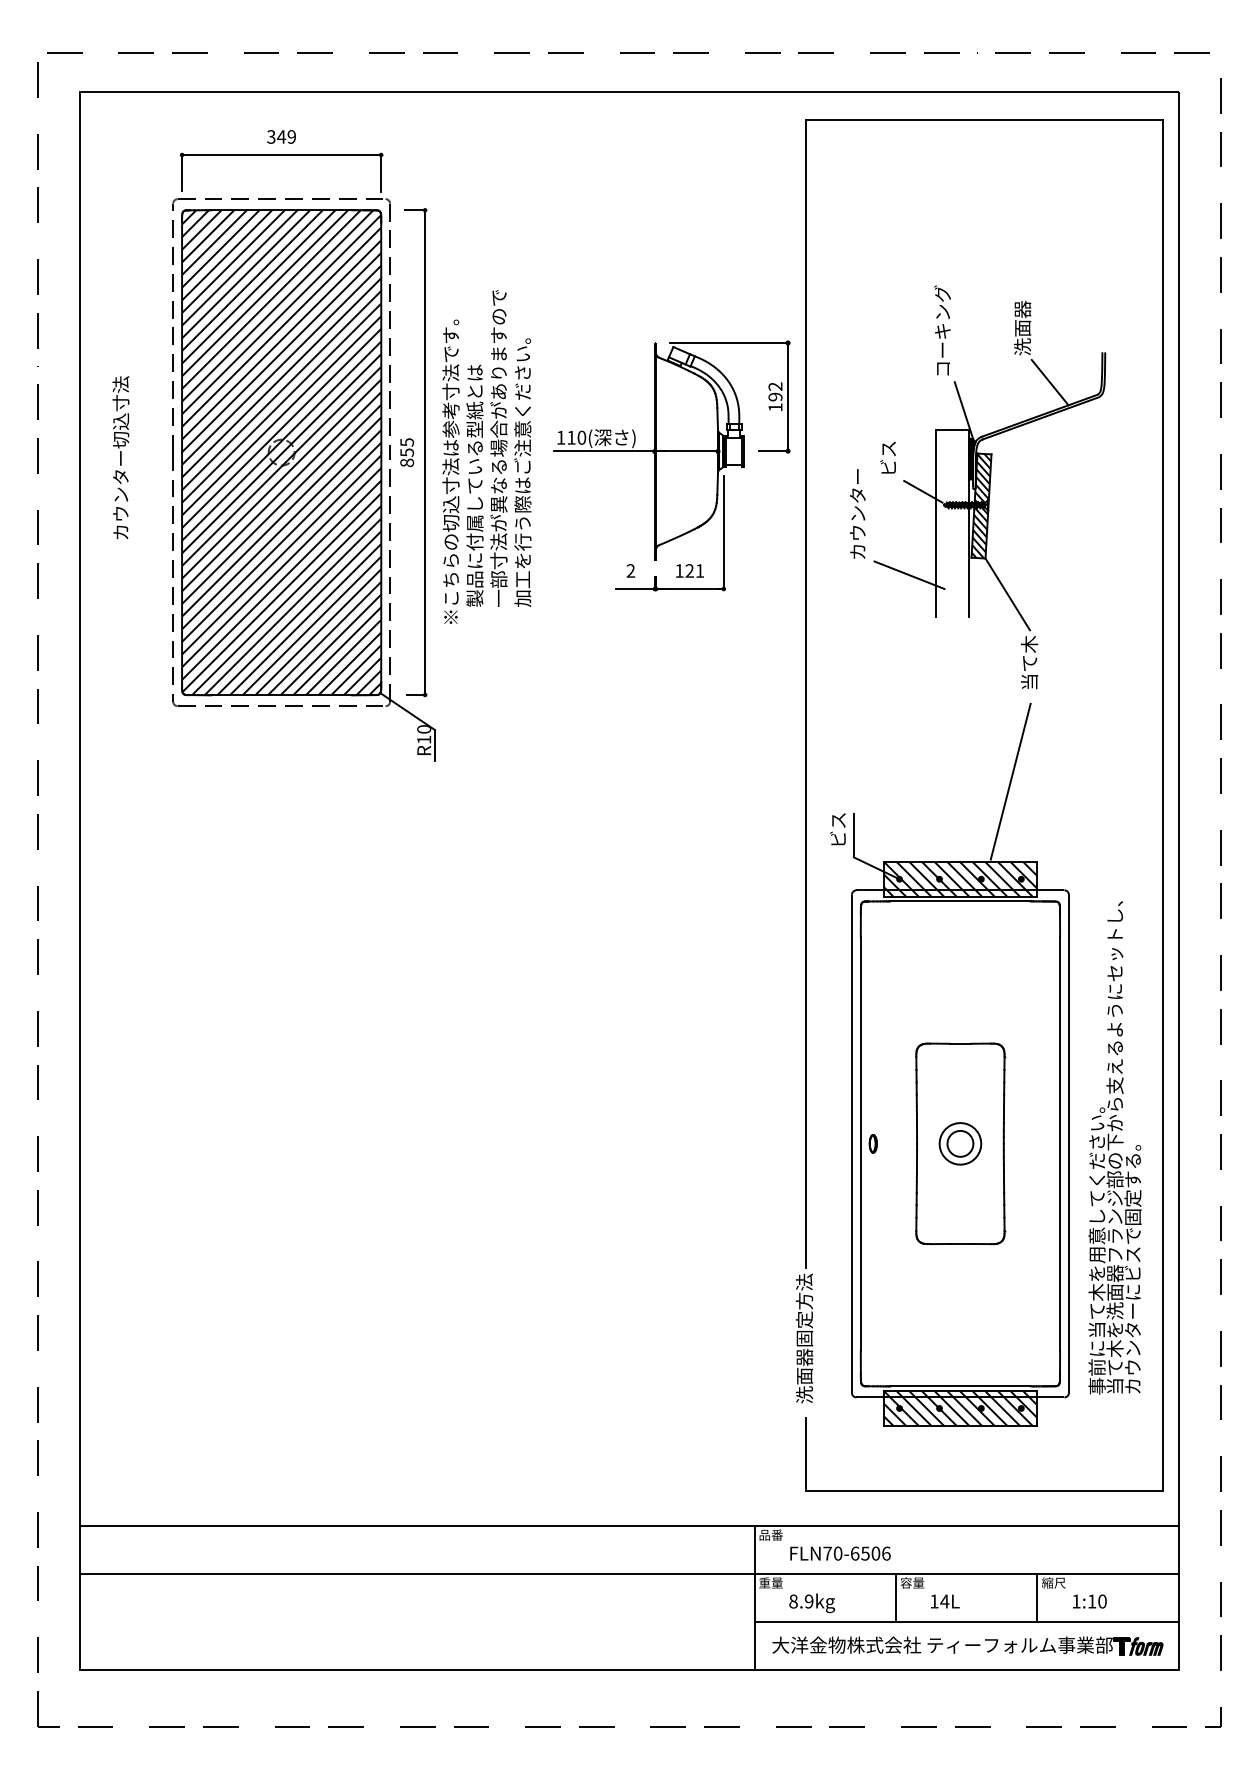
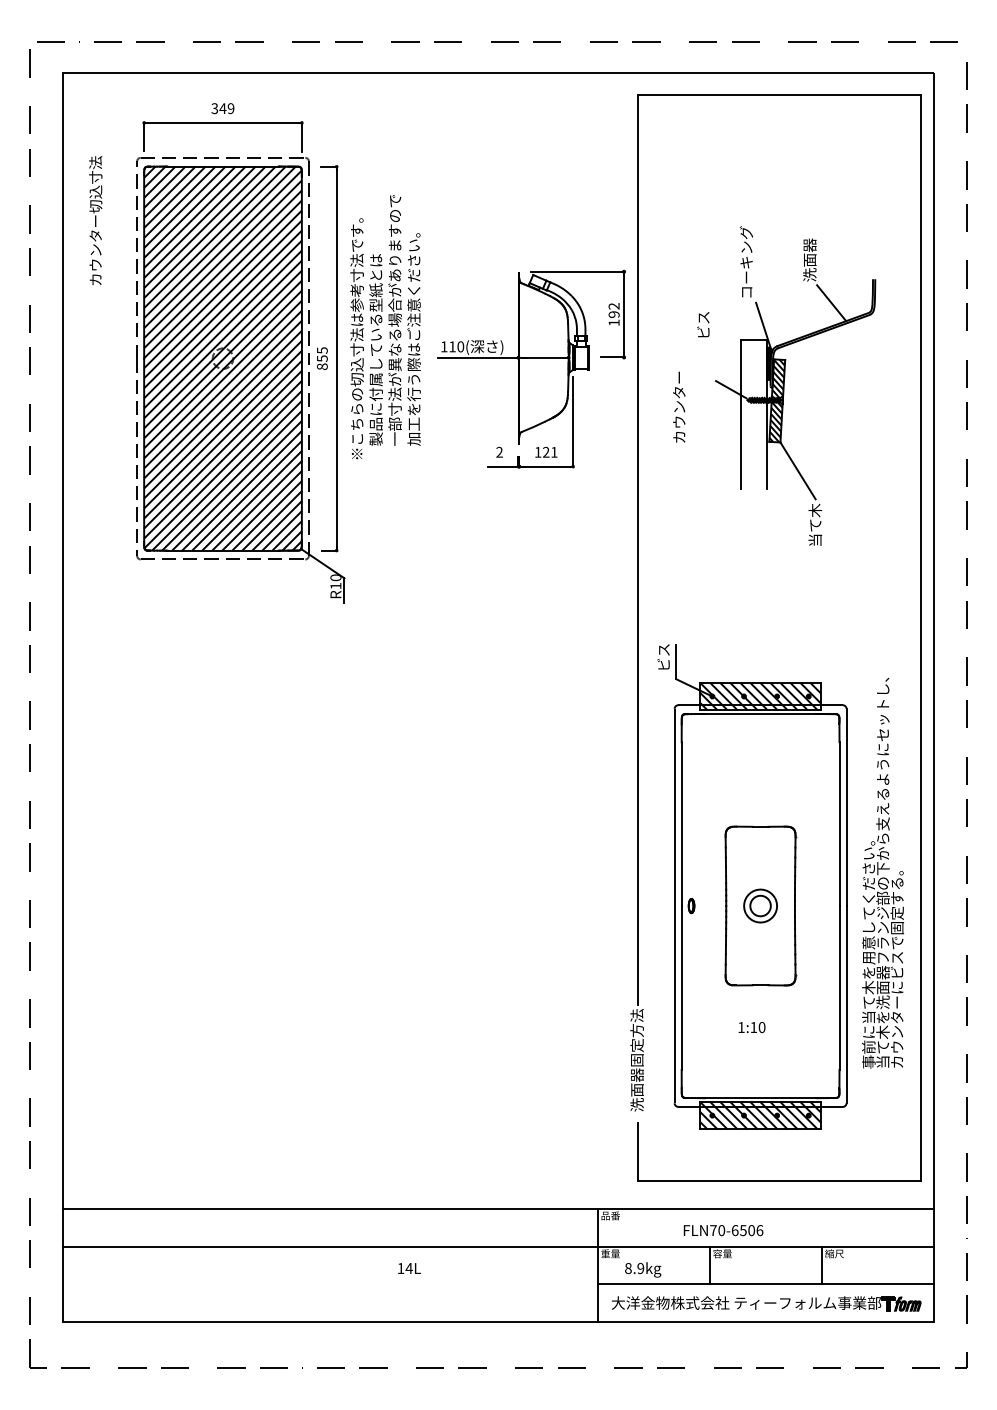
text: (120, 457) -> (95, 220), moved
text: (486, 457) -> (385, 327), moved
text: (888, 457) -> (703, 324), moved
line: (908, 574) -> (719, 455), removed
line: (1010, 780) -> (800, 618), removed
text: (1114, 1148) -> (882, 873), moved
text: (840, 1553) -> (723, 1230), moved
text: (945, 1601) -> (409, 1268), moved
text: (1089, 1601) -> (751, 1027), moved

